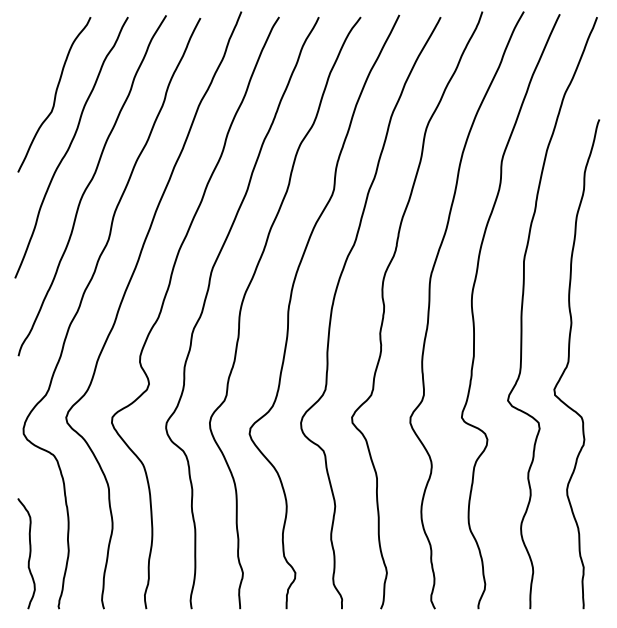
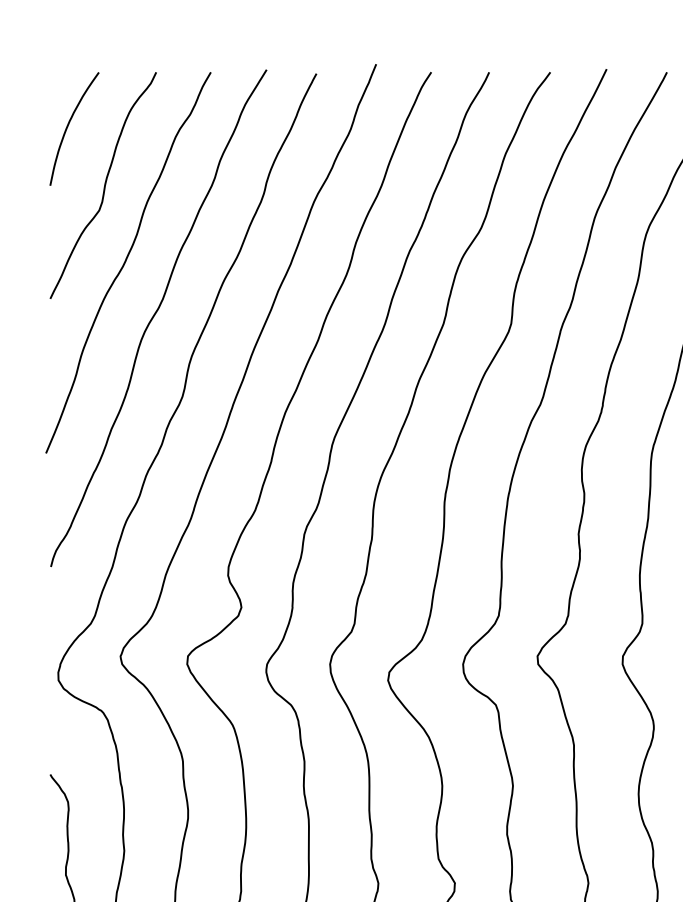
curve: (31, 53) -> (69, 125), added

